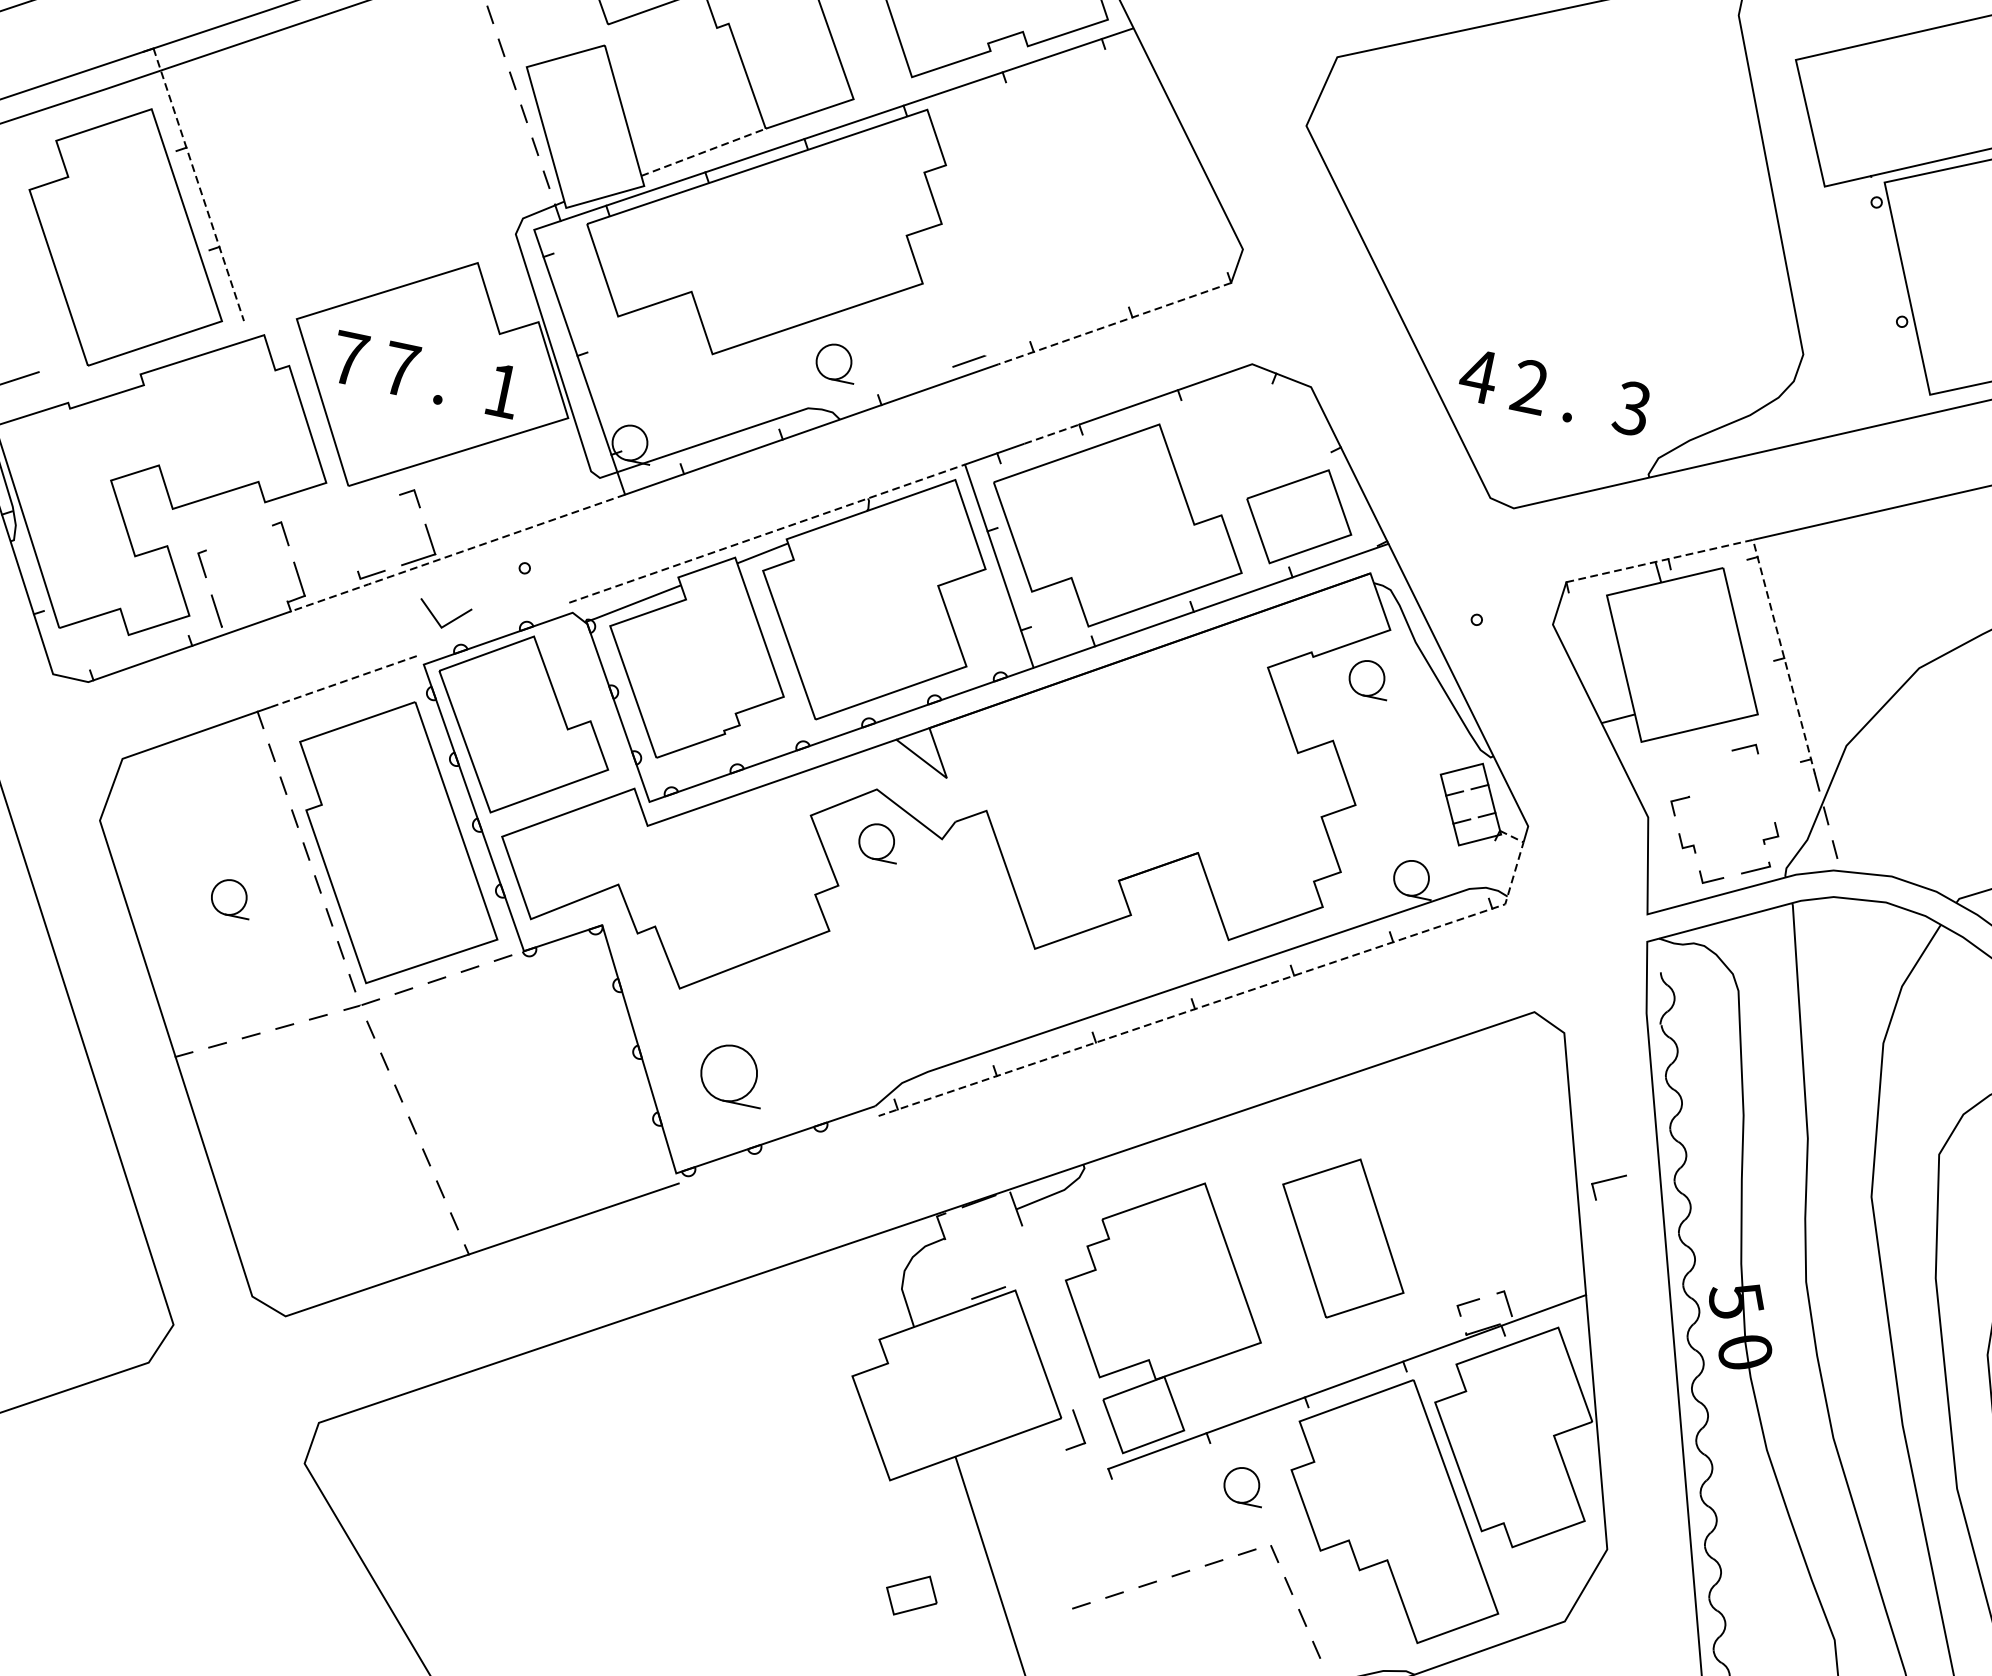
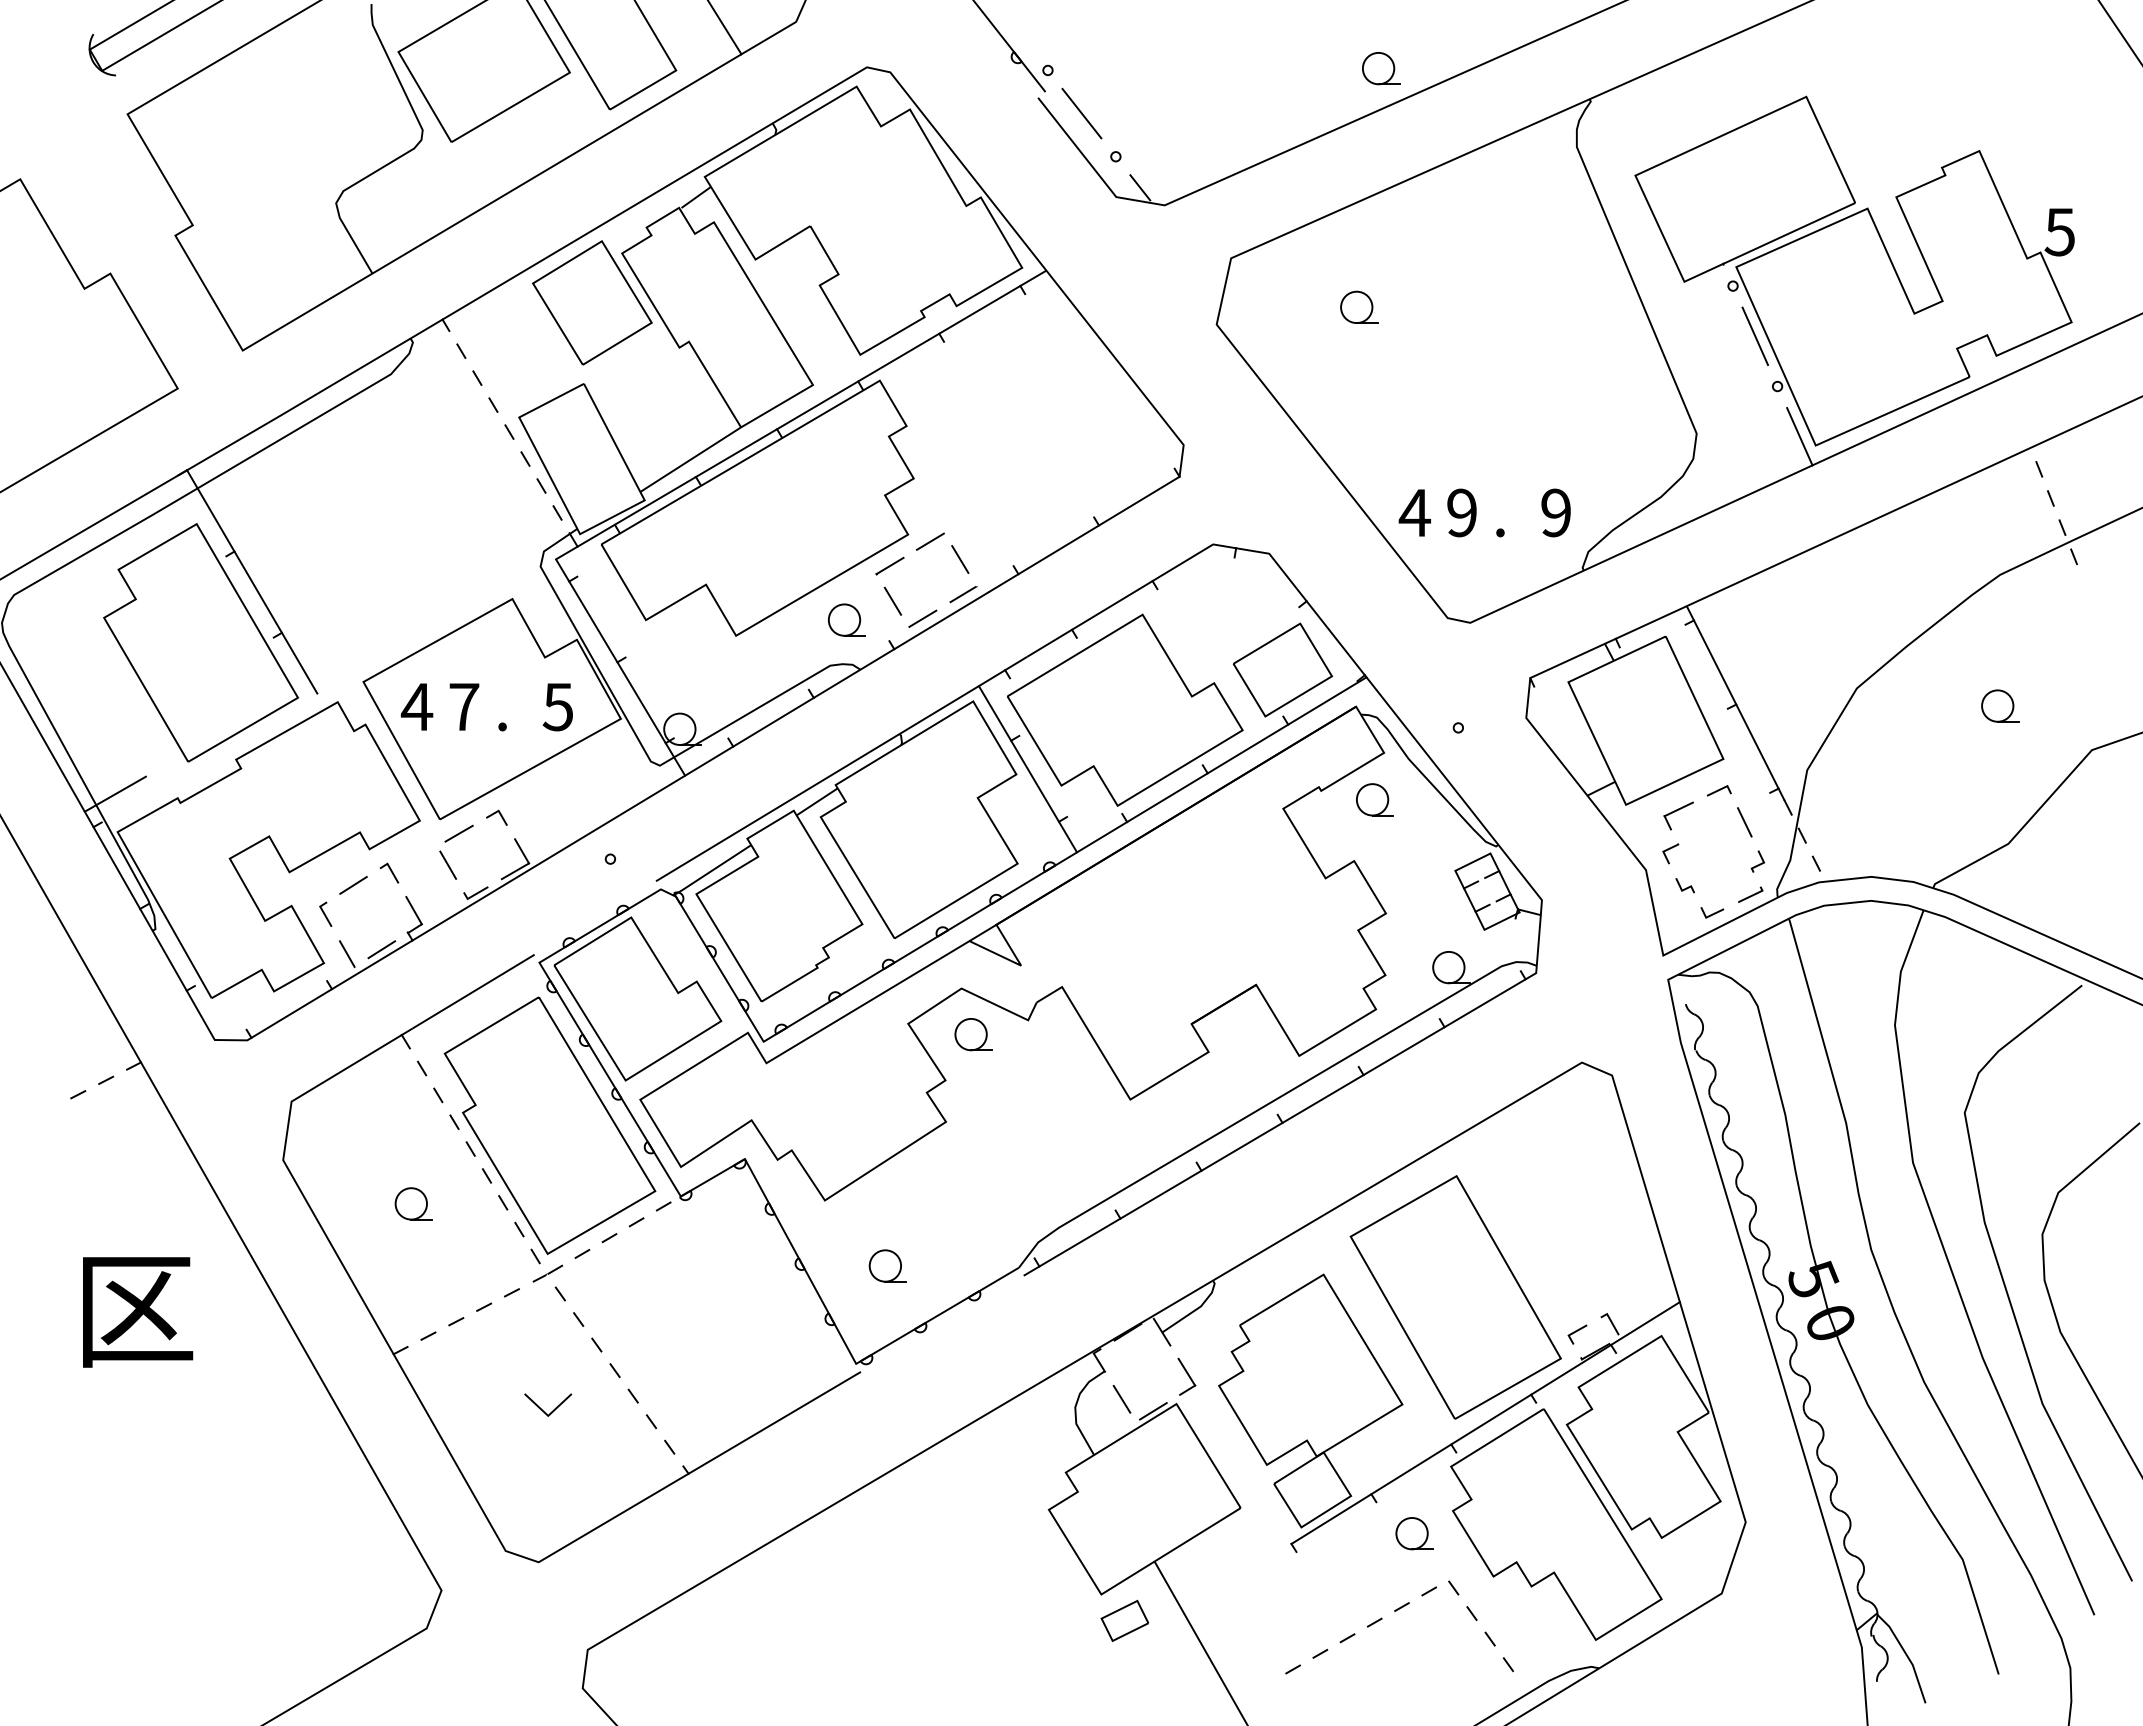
part: (1465, 139) -> (1359, 306), added
line: (703, 152) -> (690, 459), dashed -> solid
line: (198, 185) -> (252, 582), dashed -> solid
line: (1888, 261) -> (1754, 335), added
line: (944, 296) -> (929, 541), added
line: (895, 312) -> (889, 565), added
line: (974, 322) -> (960, 559), added
line: (1114, 323) -> (1084, 534), dashed -> solid
line: (890, 351) -> (892, 600), added
text: (348, 357) -> (416, 706), 7 -> 4
line: (919, 378) -> (922, 618), added
line: (1914, 381) -> (1799, 436), added
text: (1529, 387) -> (1461, 513), 2 -> 9
text: (501, 391) -> (557, 707), 1 -> 5
text: (1631, 407) -> (1555, 512), 3 -> 9
line: (1052, 434) -> (1050, 643), dashed -> solid
line: (365, 505) -> (458, 833), added
line: (767, 533) -> (817, 783), dashed -> solid
line: (239, 536) -> (353, 884), added
line: (347, 537) -> (448, 864), added
line: (456, 553) -> (547, 858), dashed -> solid
line: (1759, 563) -> (1696, 625), dashed -> solid
line: (255, 614) -> (381, 949), added
line: (448, 621) -> (553, 1409), moved
line: (346, 681) -> (474, 991), dashed -> solid
line: (1766, 788) -> (1744, 822), added
line: (1236, 995) -> (1316, 1103), dashed -> solid
part: (732, 1073) -> (887, 1265), size x0.62
part: (1607, 1186) -> (1678, 815), moved
part: (1343, 1238) -> (1455, 1297), size x1.67
line: (956, 1272) -> (1121, 1399), added
part: (1077, 1431) -> (1186, 1376), moved
part: (911, 1595) -> (1124, 1620), moved

